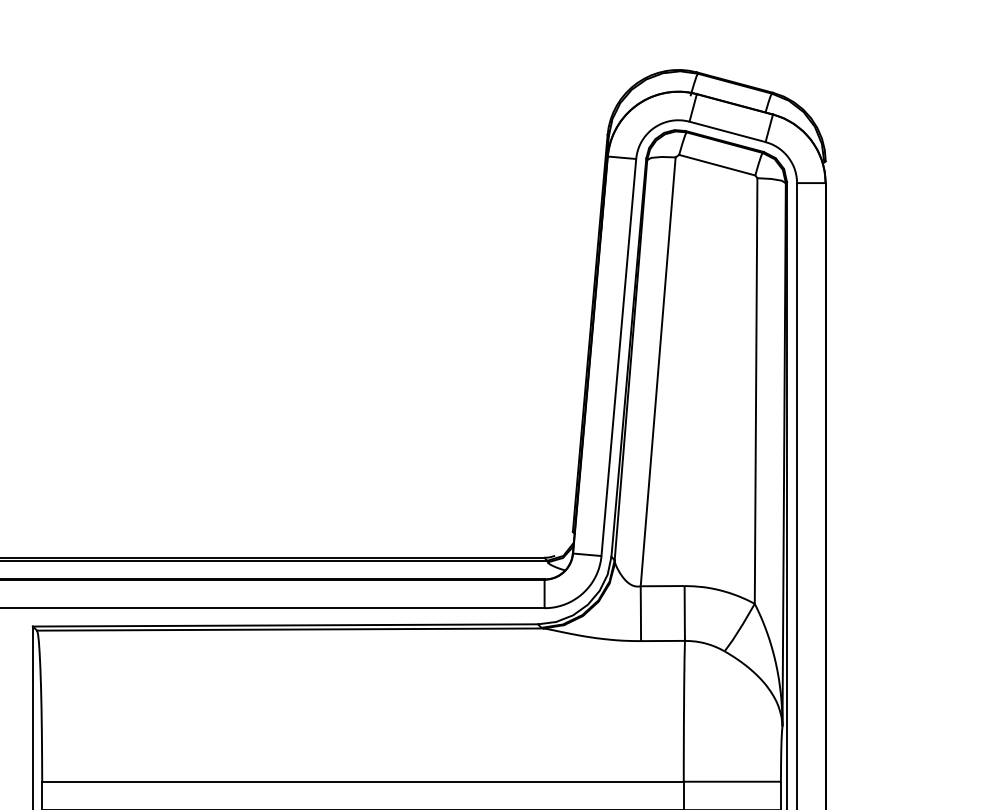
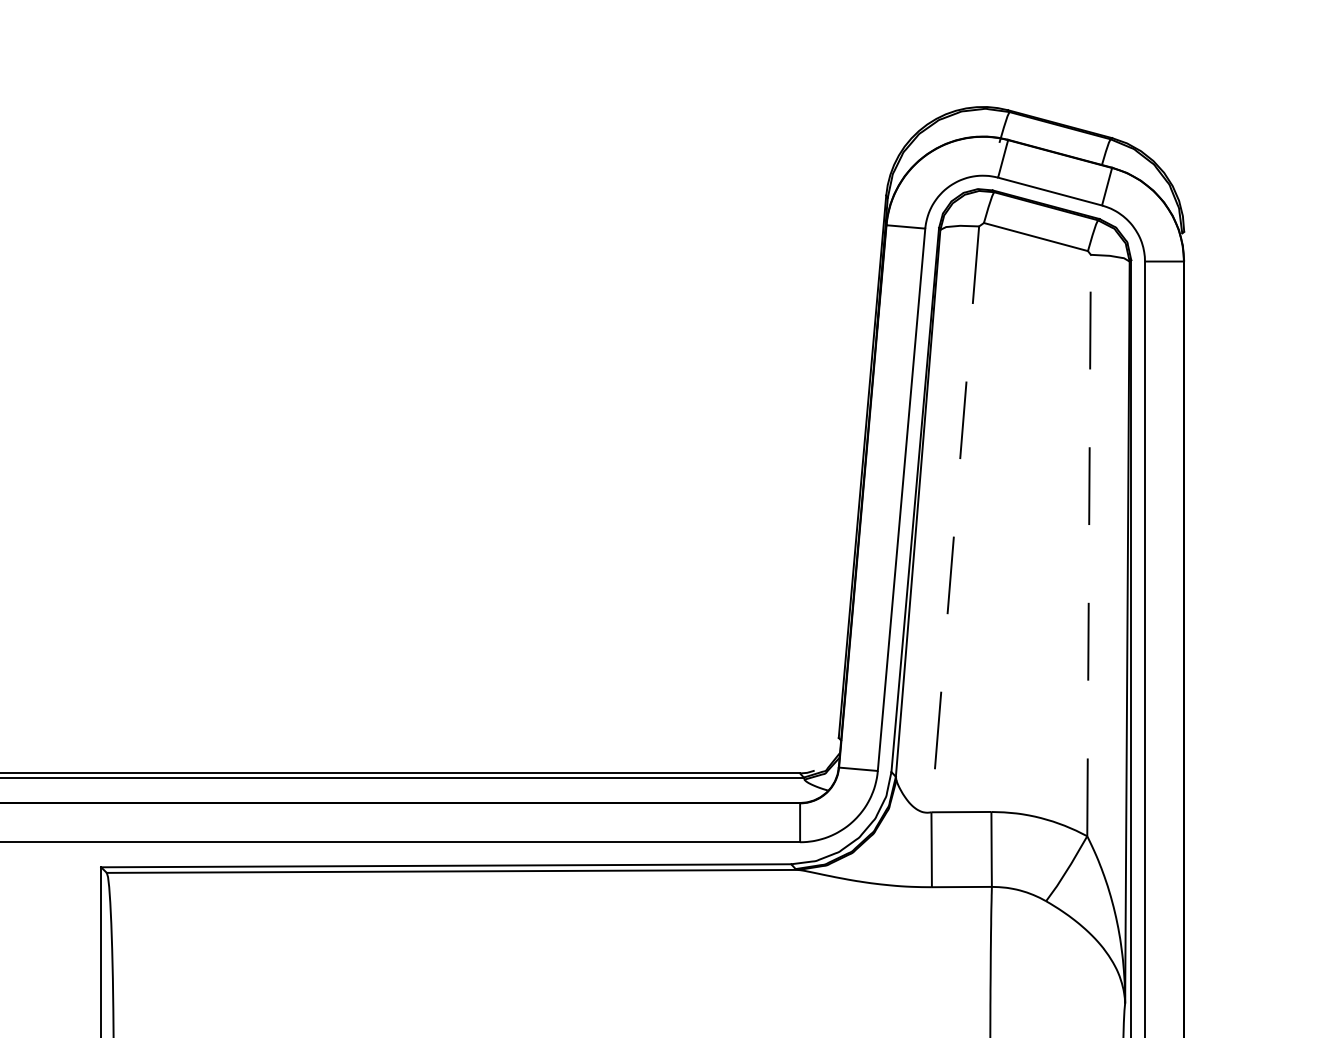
line: (658, 372) -> (955, 520), solid -> dashed
line: (756, 391) -> (1089, 546), solid -> dashed

